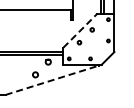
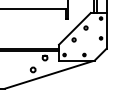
line: (80, 30) -> (75, 28), dashed -> solid
line: (53, 80) -> (49, 75), dashed -> solid

